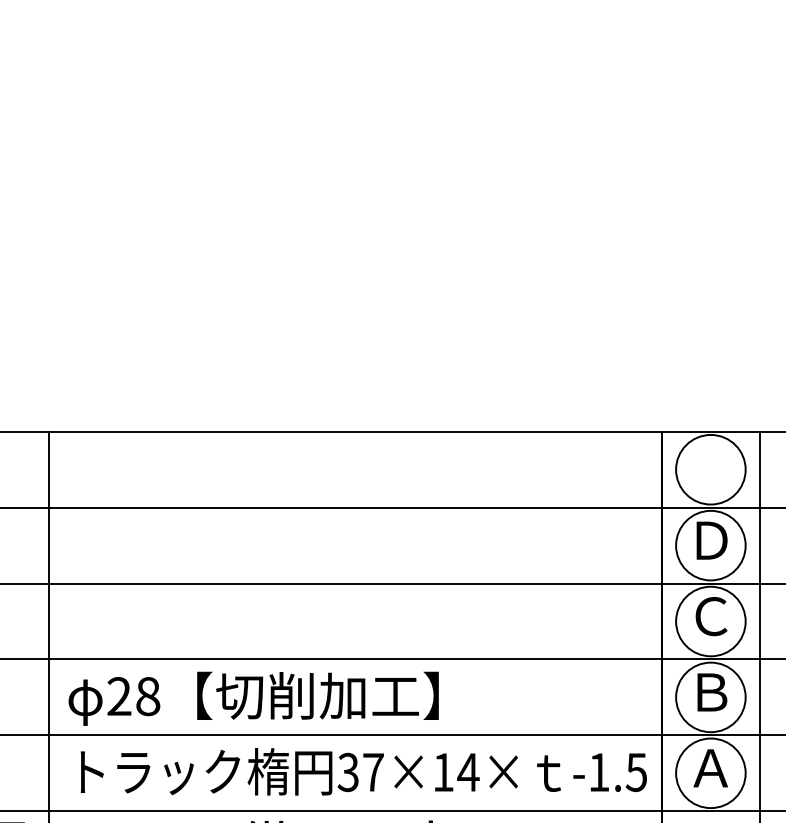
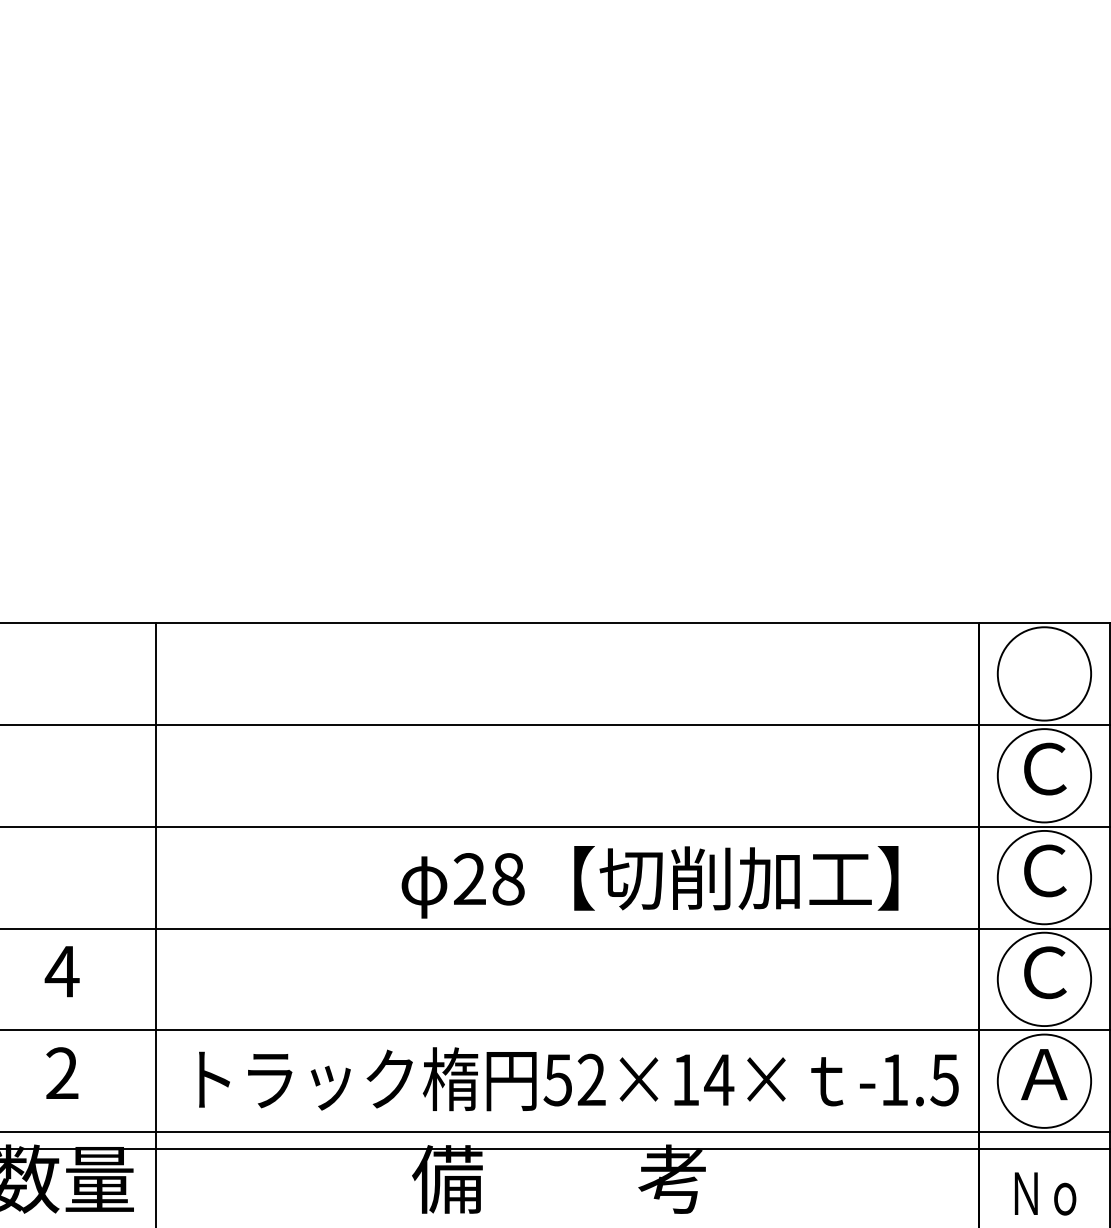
text: (711, 540) -> (1045, 768), Ｄ -> Ｃ
text: (711, 692) -> (1045, 972), Ｂ -> Ｃ
text: (253, 698) -> (649, 882), moved
text: (360, 772) -> (574, 1079), 37×14× -> 52×14×

